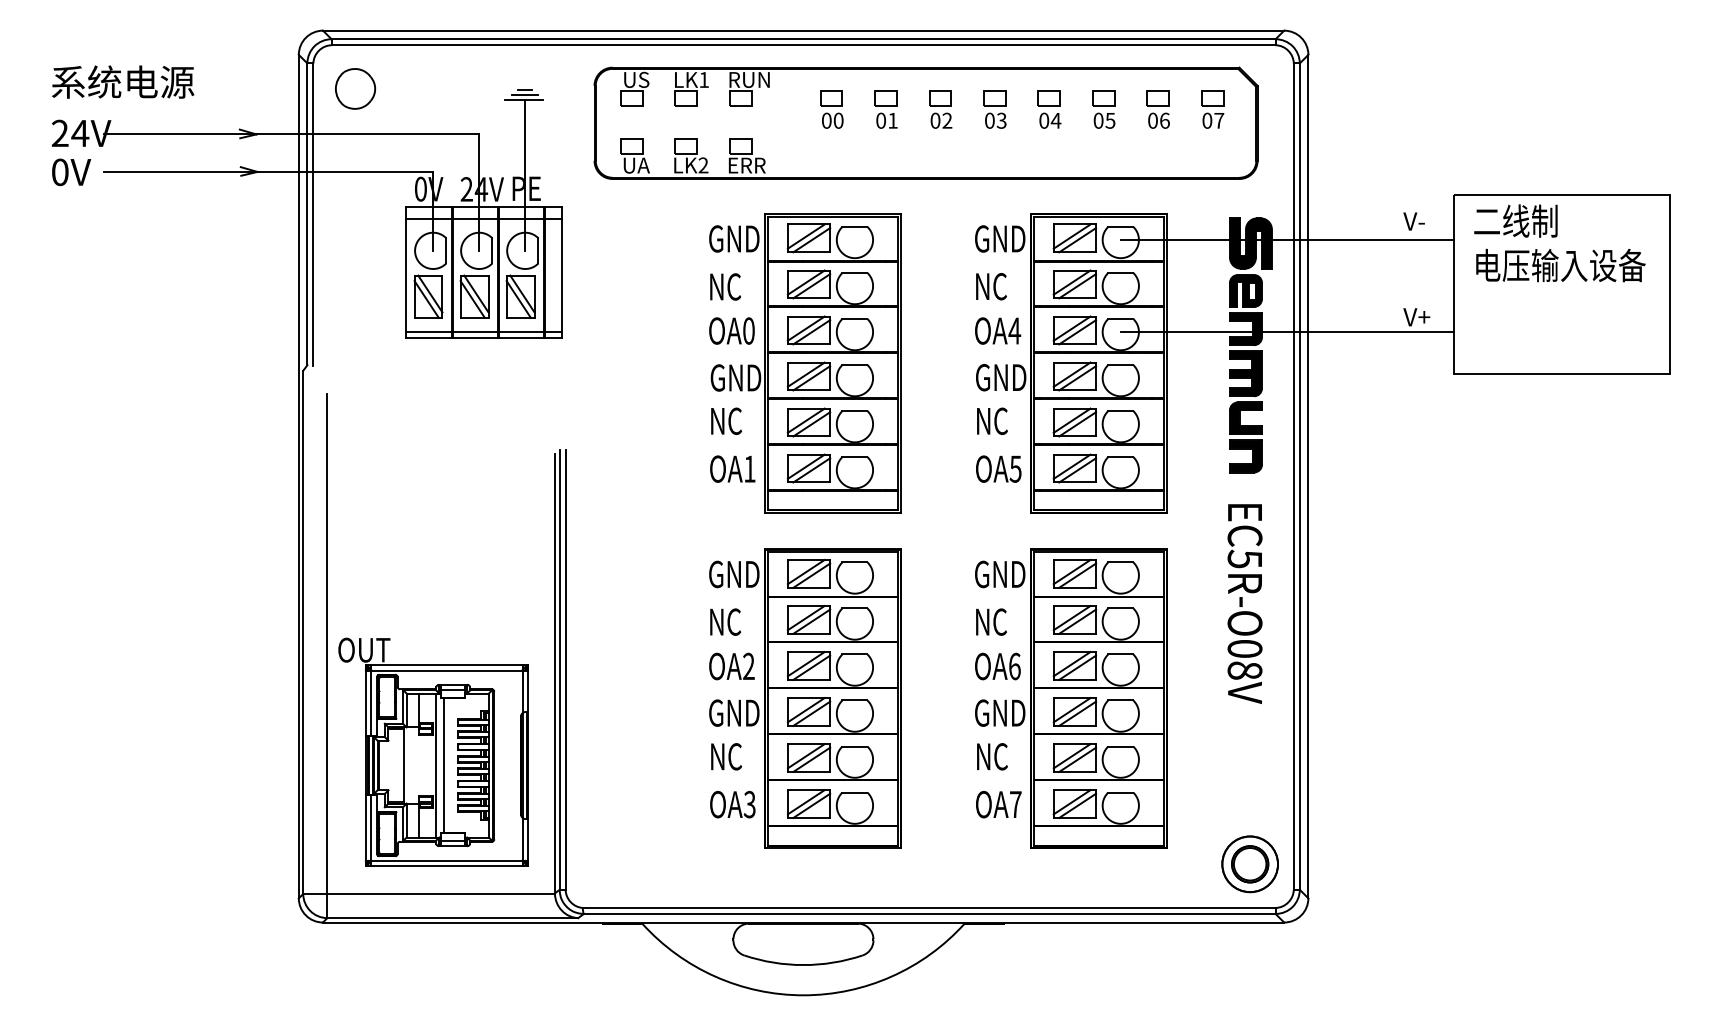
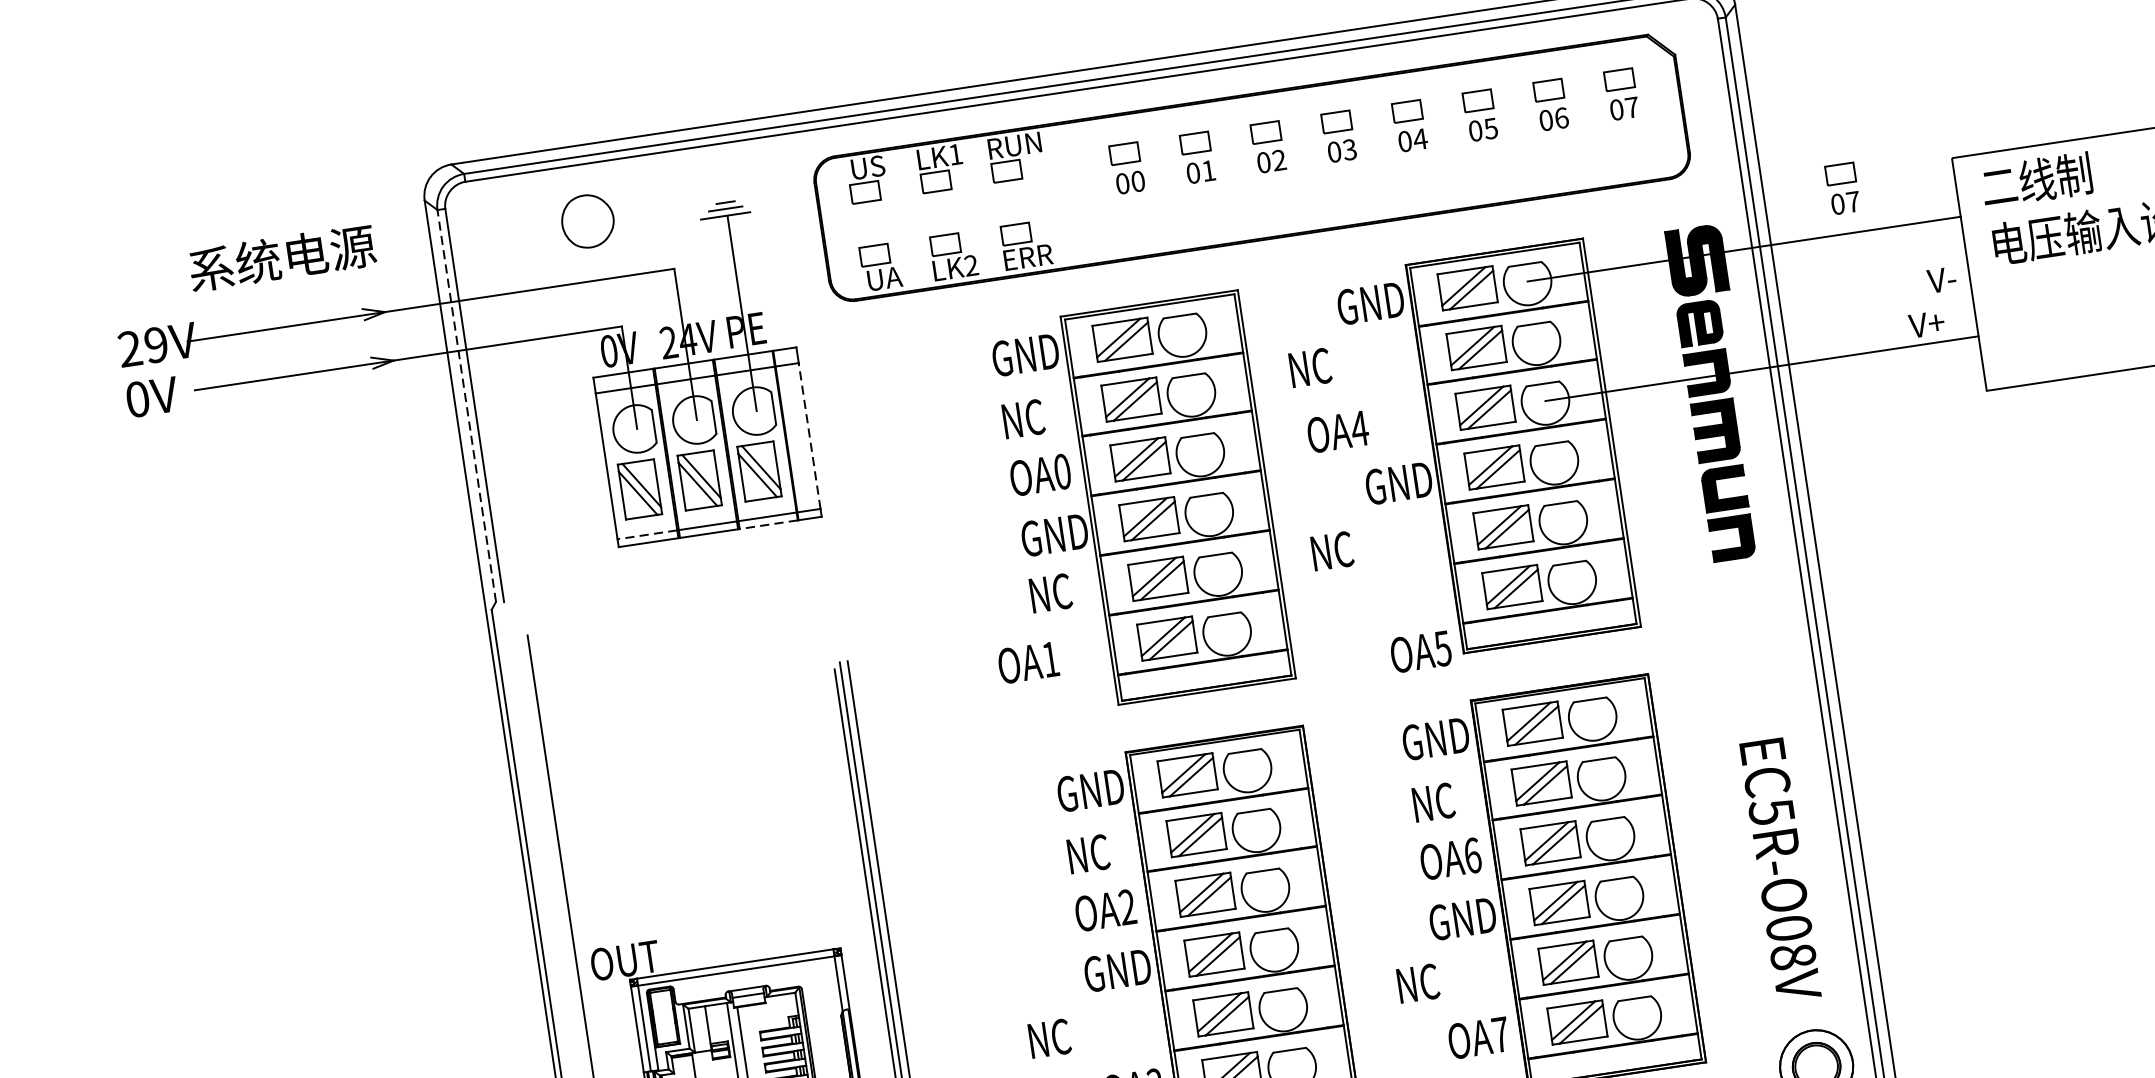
text: (123, 81) -> (282, 257), moved
part: (355, 88) -> (587, 220), moved
text: (80, 133) -> (156, 345), 24V -> 29V
part: (1368, 205) -> (1842, 188), added
line: (307, 214) -> (466, 406), solid -> dashed
text: (1413, 221) -> (1941, 280), moved
line: (562, 275) -> (809, 435), solid -> dashed
text: (991, 286) -> (1310, 367), moved
text: (998, 330) -> (1338, 431), moved
line: (429, 331) -> (647, 534), solid -> dashed
line: (521, 337) -> (768, 524), solid -> dashed
text: (992, 420) -> (1332, 550), moved
text: (732, 468) -> (1028, 662), moved
text: (998, 468) -> (1420, 651), moved
text: (1244, 603) -> (1779, 869), moved
text: (726, 756) -> (1049, 1038), moved
text: (992, 756) -> (1418, 983), moved

